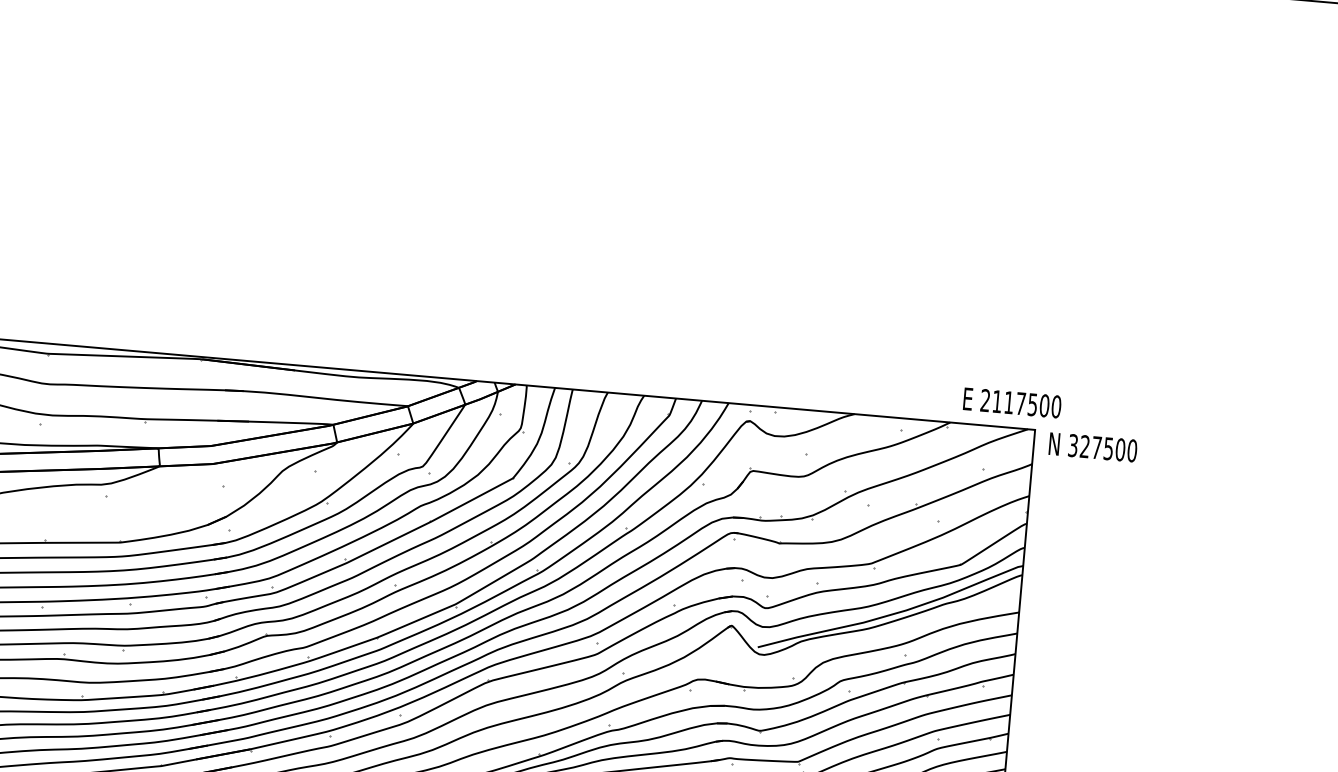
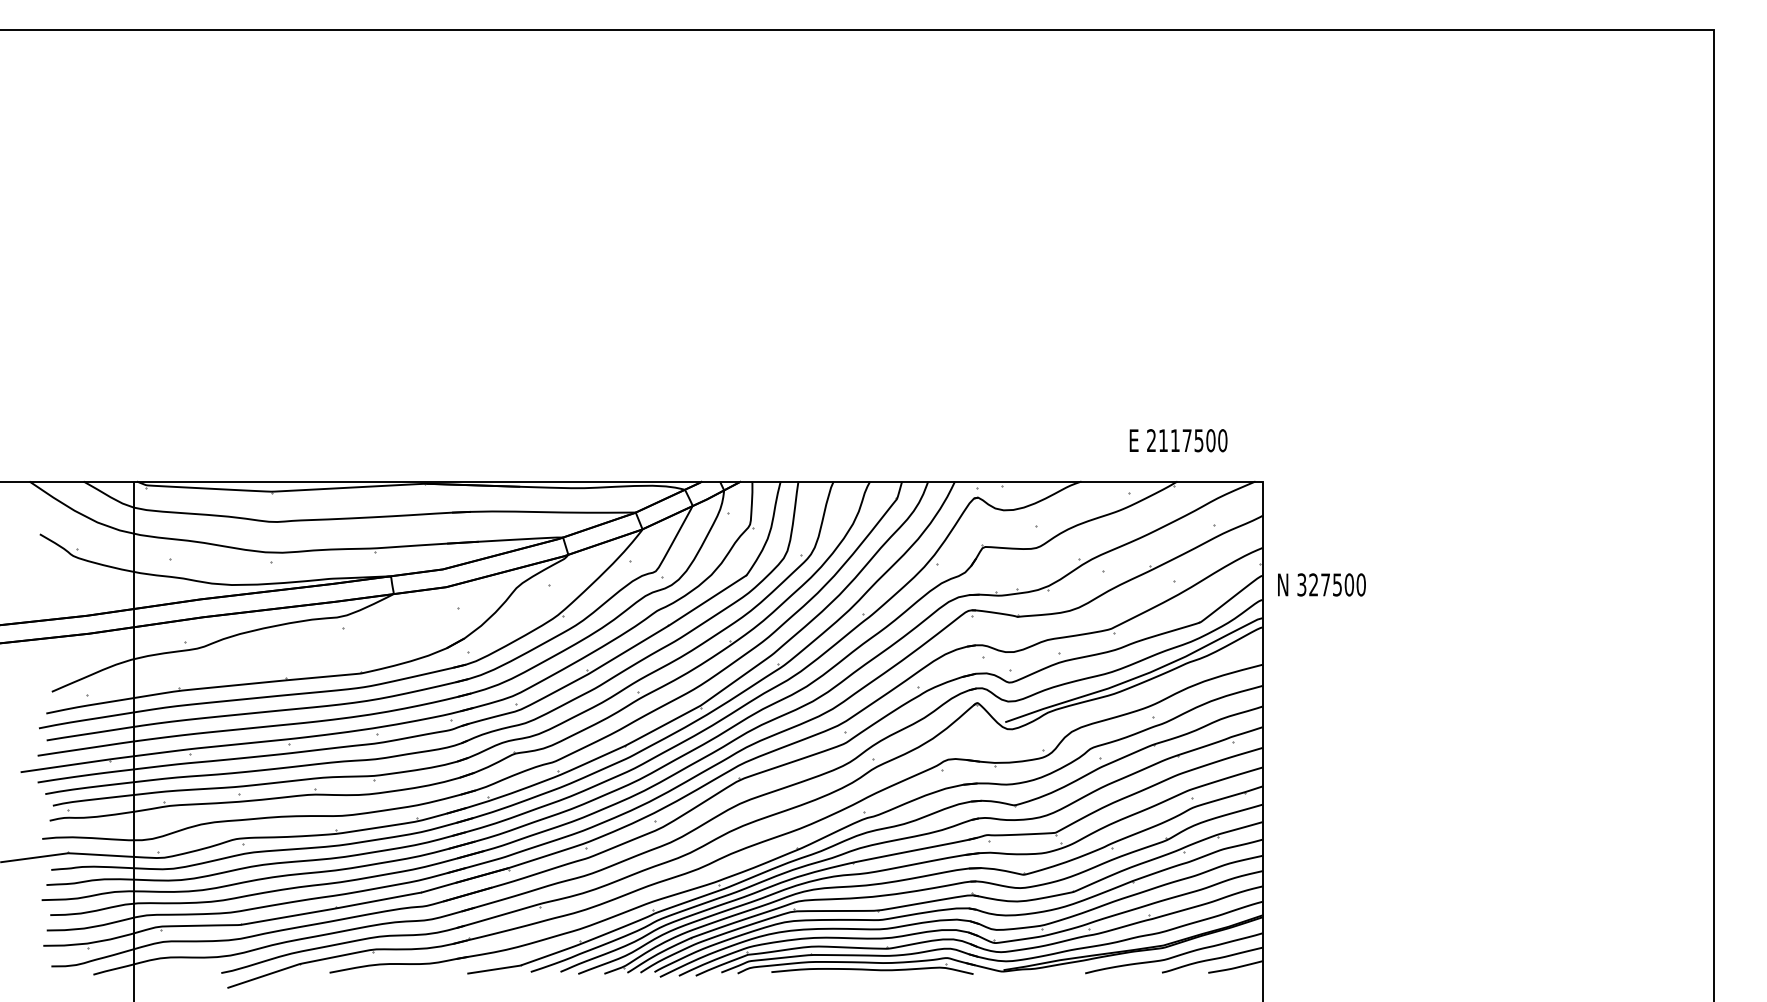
text: (1012, 402) -> (1178, 440), moved
text: (1092, 446) -> (1321, 584), moved

